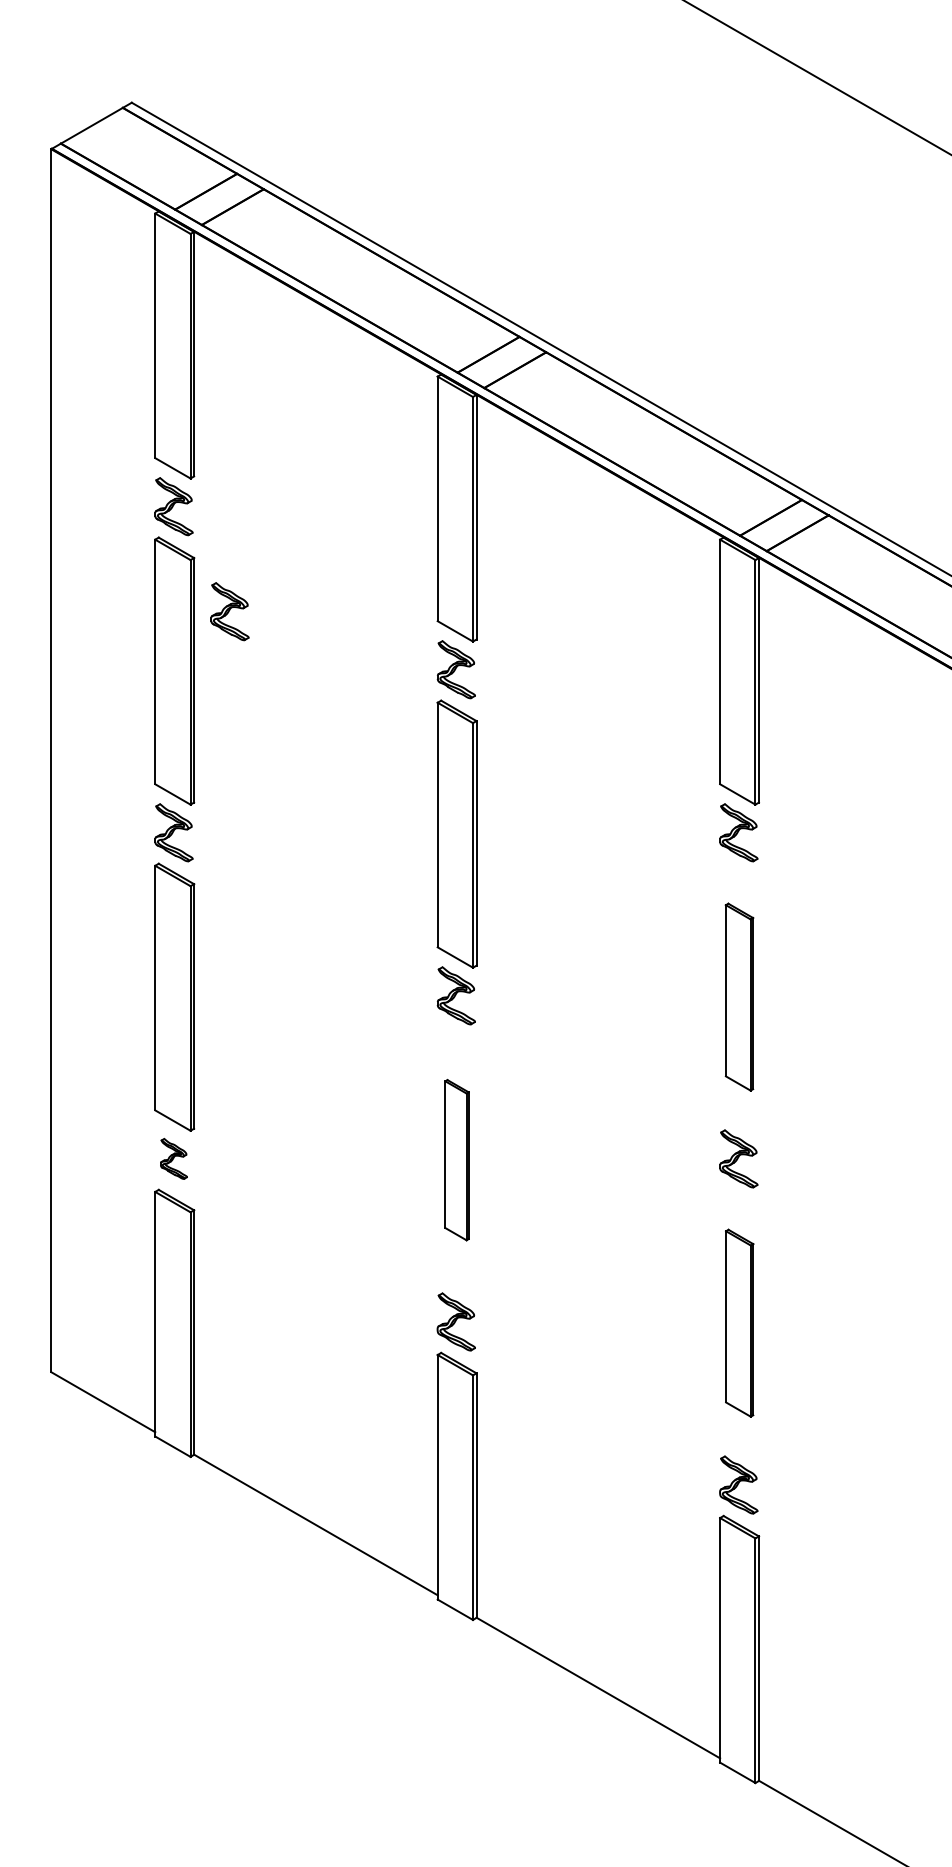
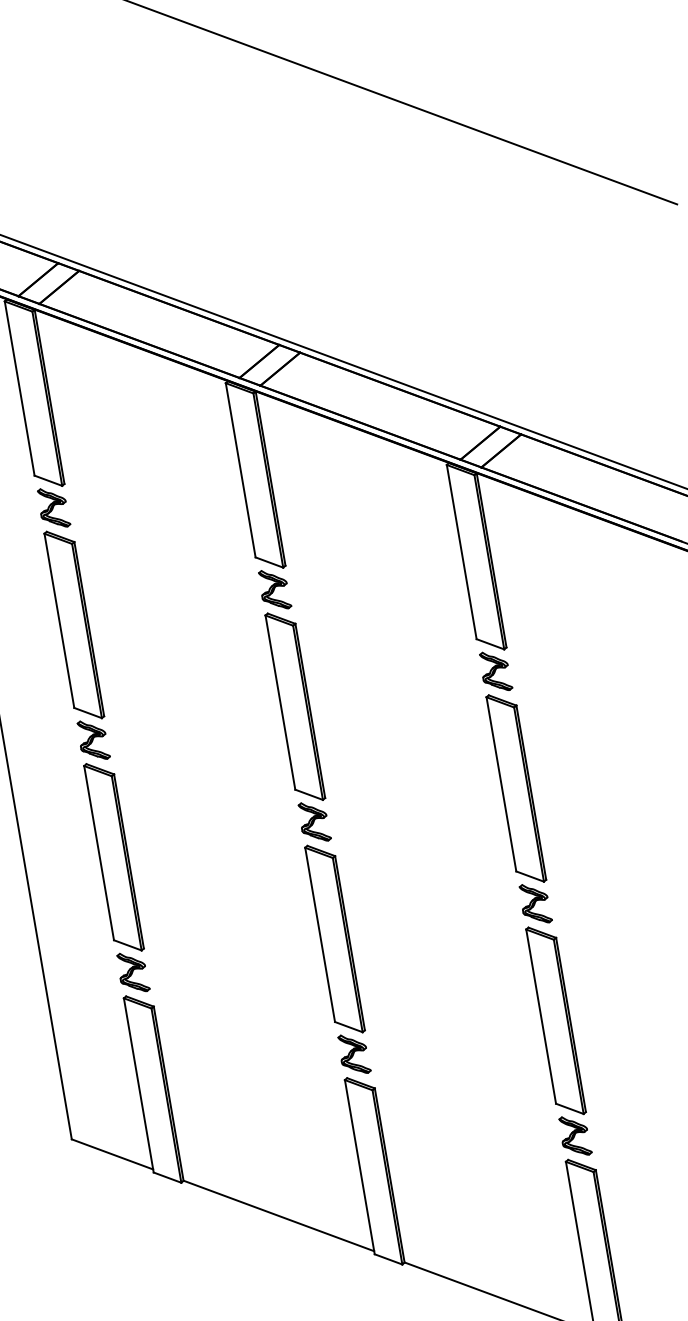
part: (229, 611) -> (106, 575), removed
part: (739, 996) -> (516, 787), size x1.43
part: (173, 1158) -> (132, 972), size x1.43
part: (456, 1159) -> (334, 938), size x1.67
part: (739, 1322) -> (555, 1020), size x1.43

